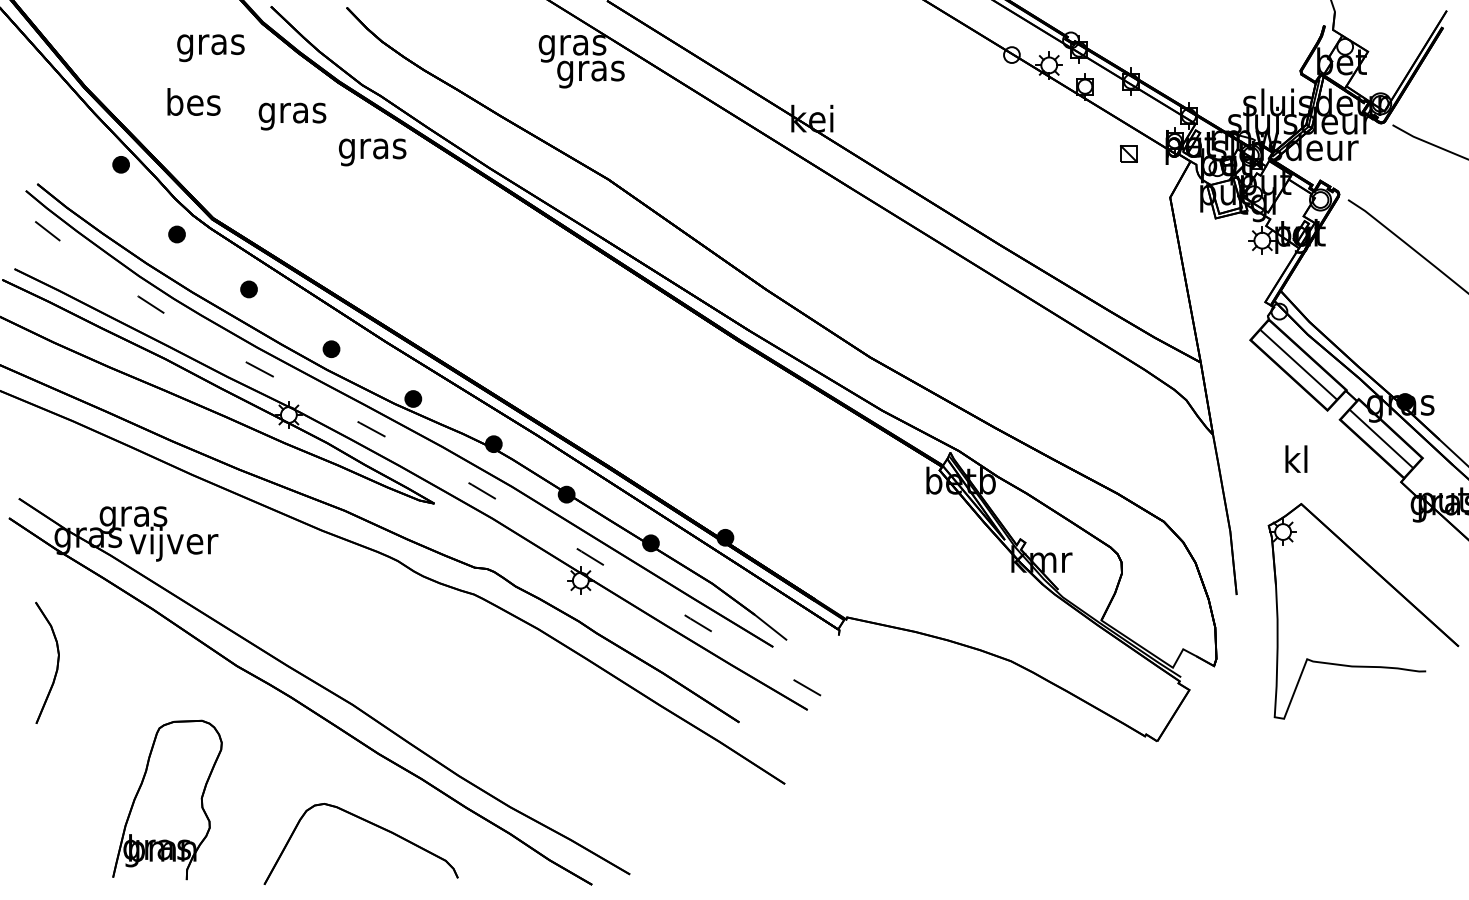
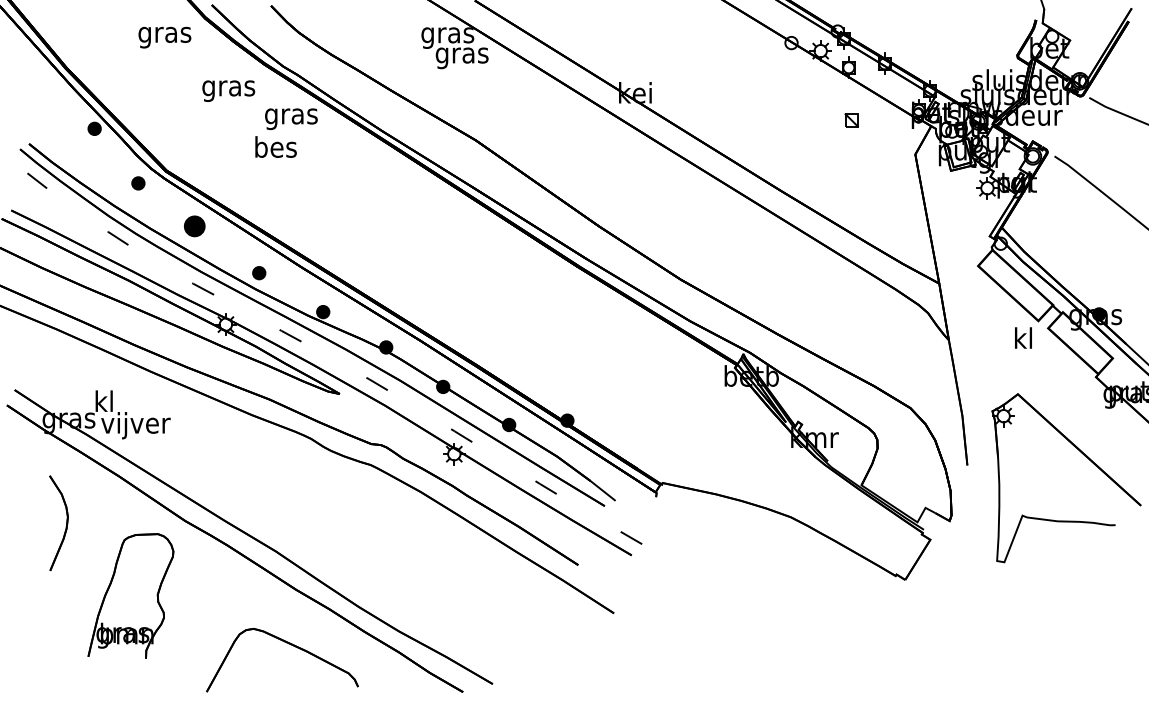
text: (193, 101) -> (275, 146), moved
part: (1128, 153) -> (851, 120), moved
part: (248, 289) -> (194, 226), size x1.6
line: (1298, 364) -> (1015, 285), removed
line: (1381, 438) -> (1080, 343), removed
text: (1296, 458) -> (1023, 337), moved
text: (133, 516) -> (104, 404), gras -> kl
part: (56, 665) -> (66, 525), moved
part: (141, 787) -> (110, 586), moved

